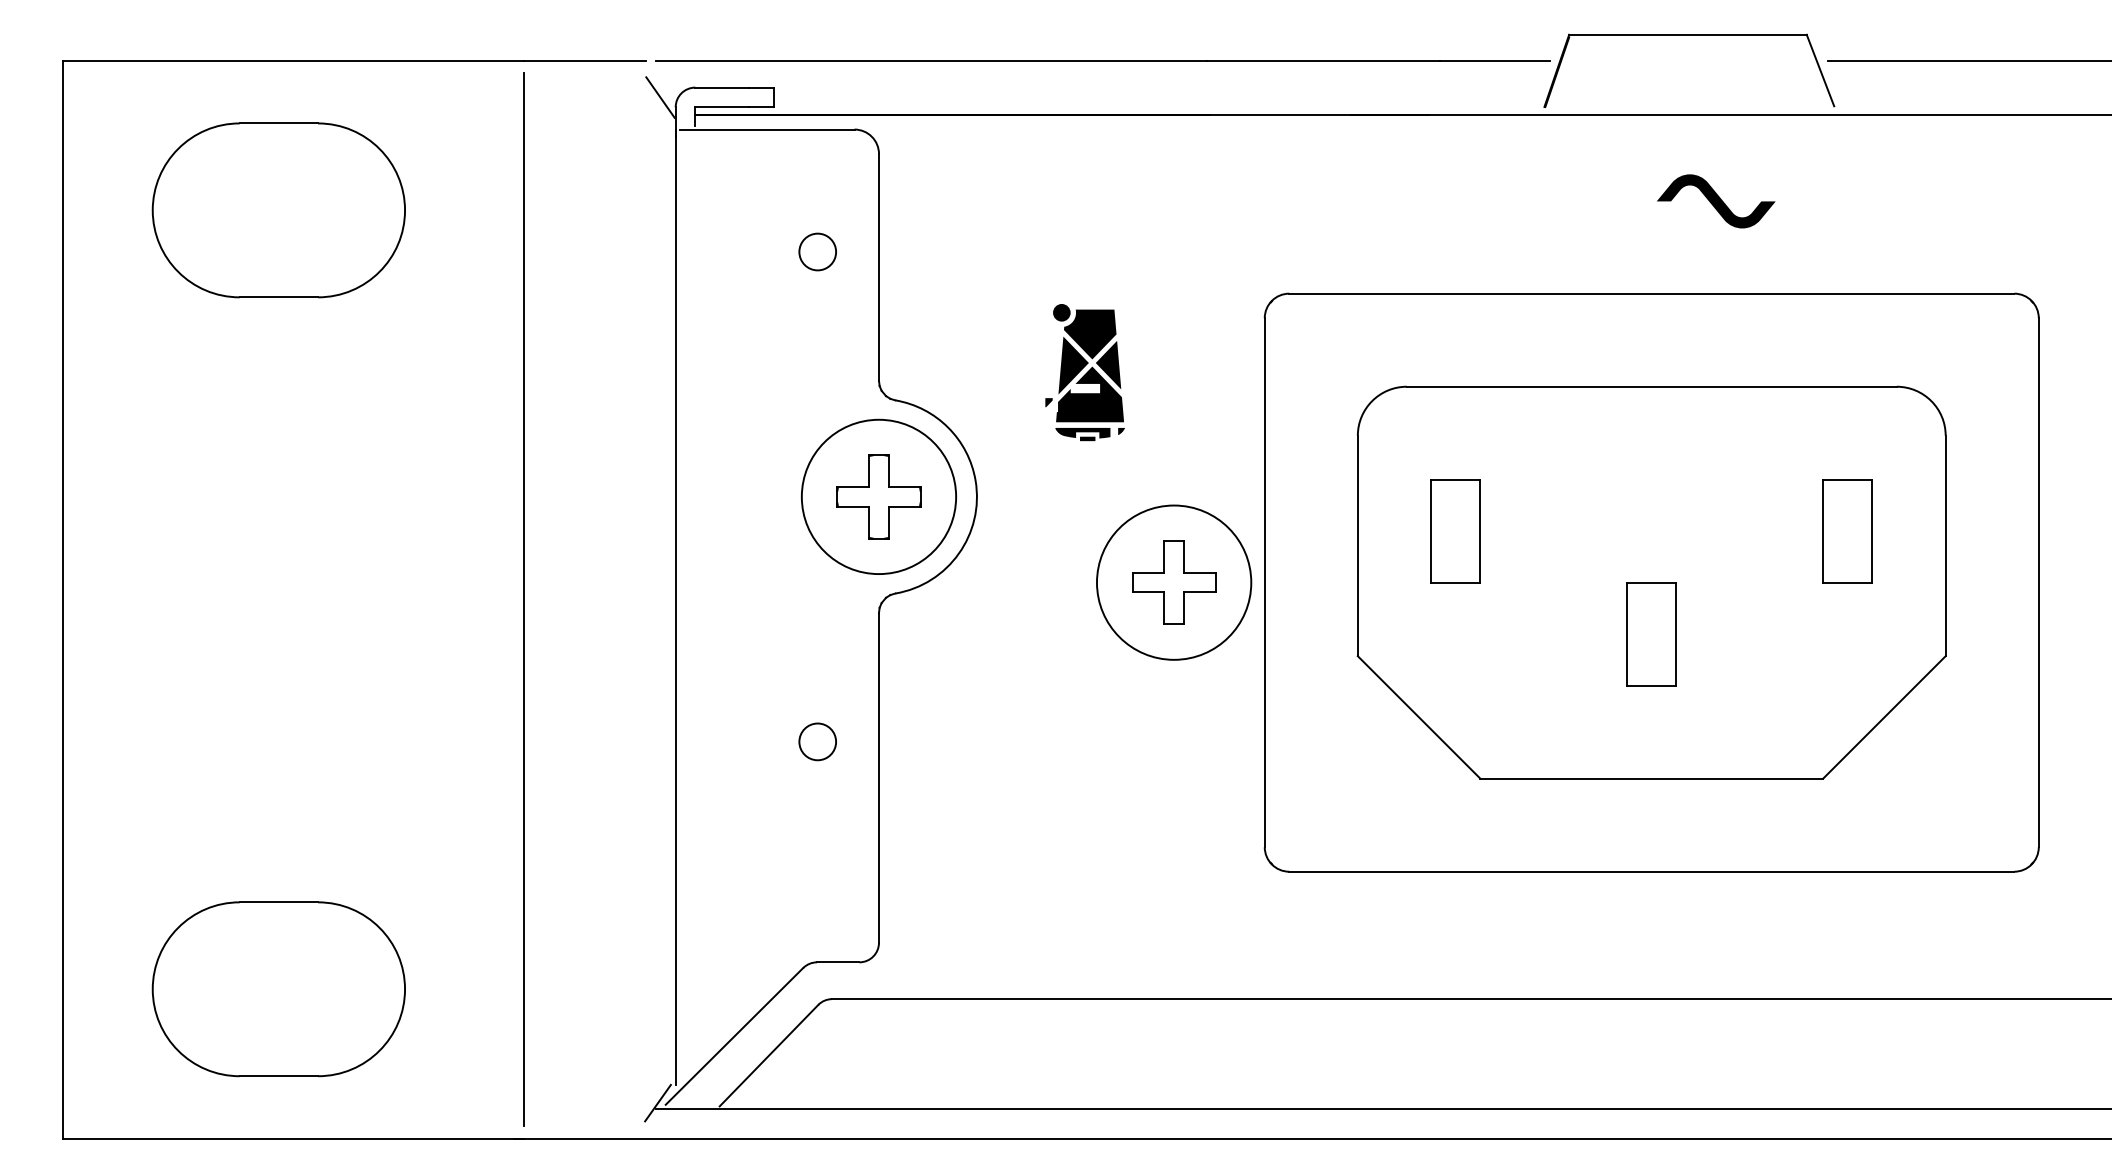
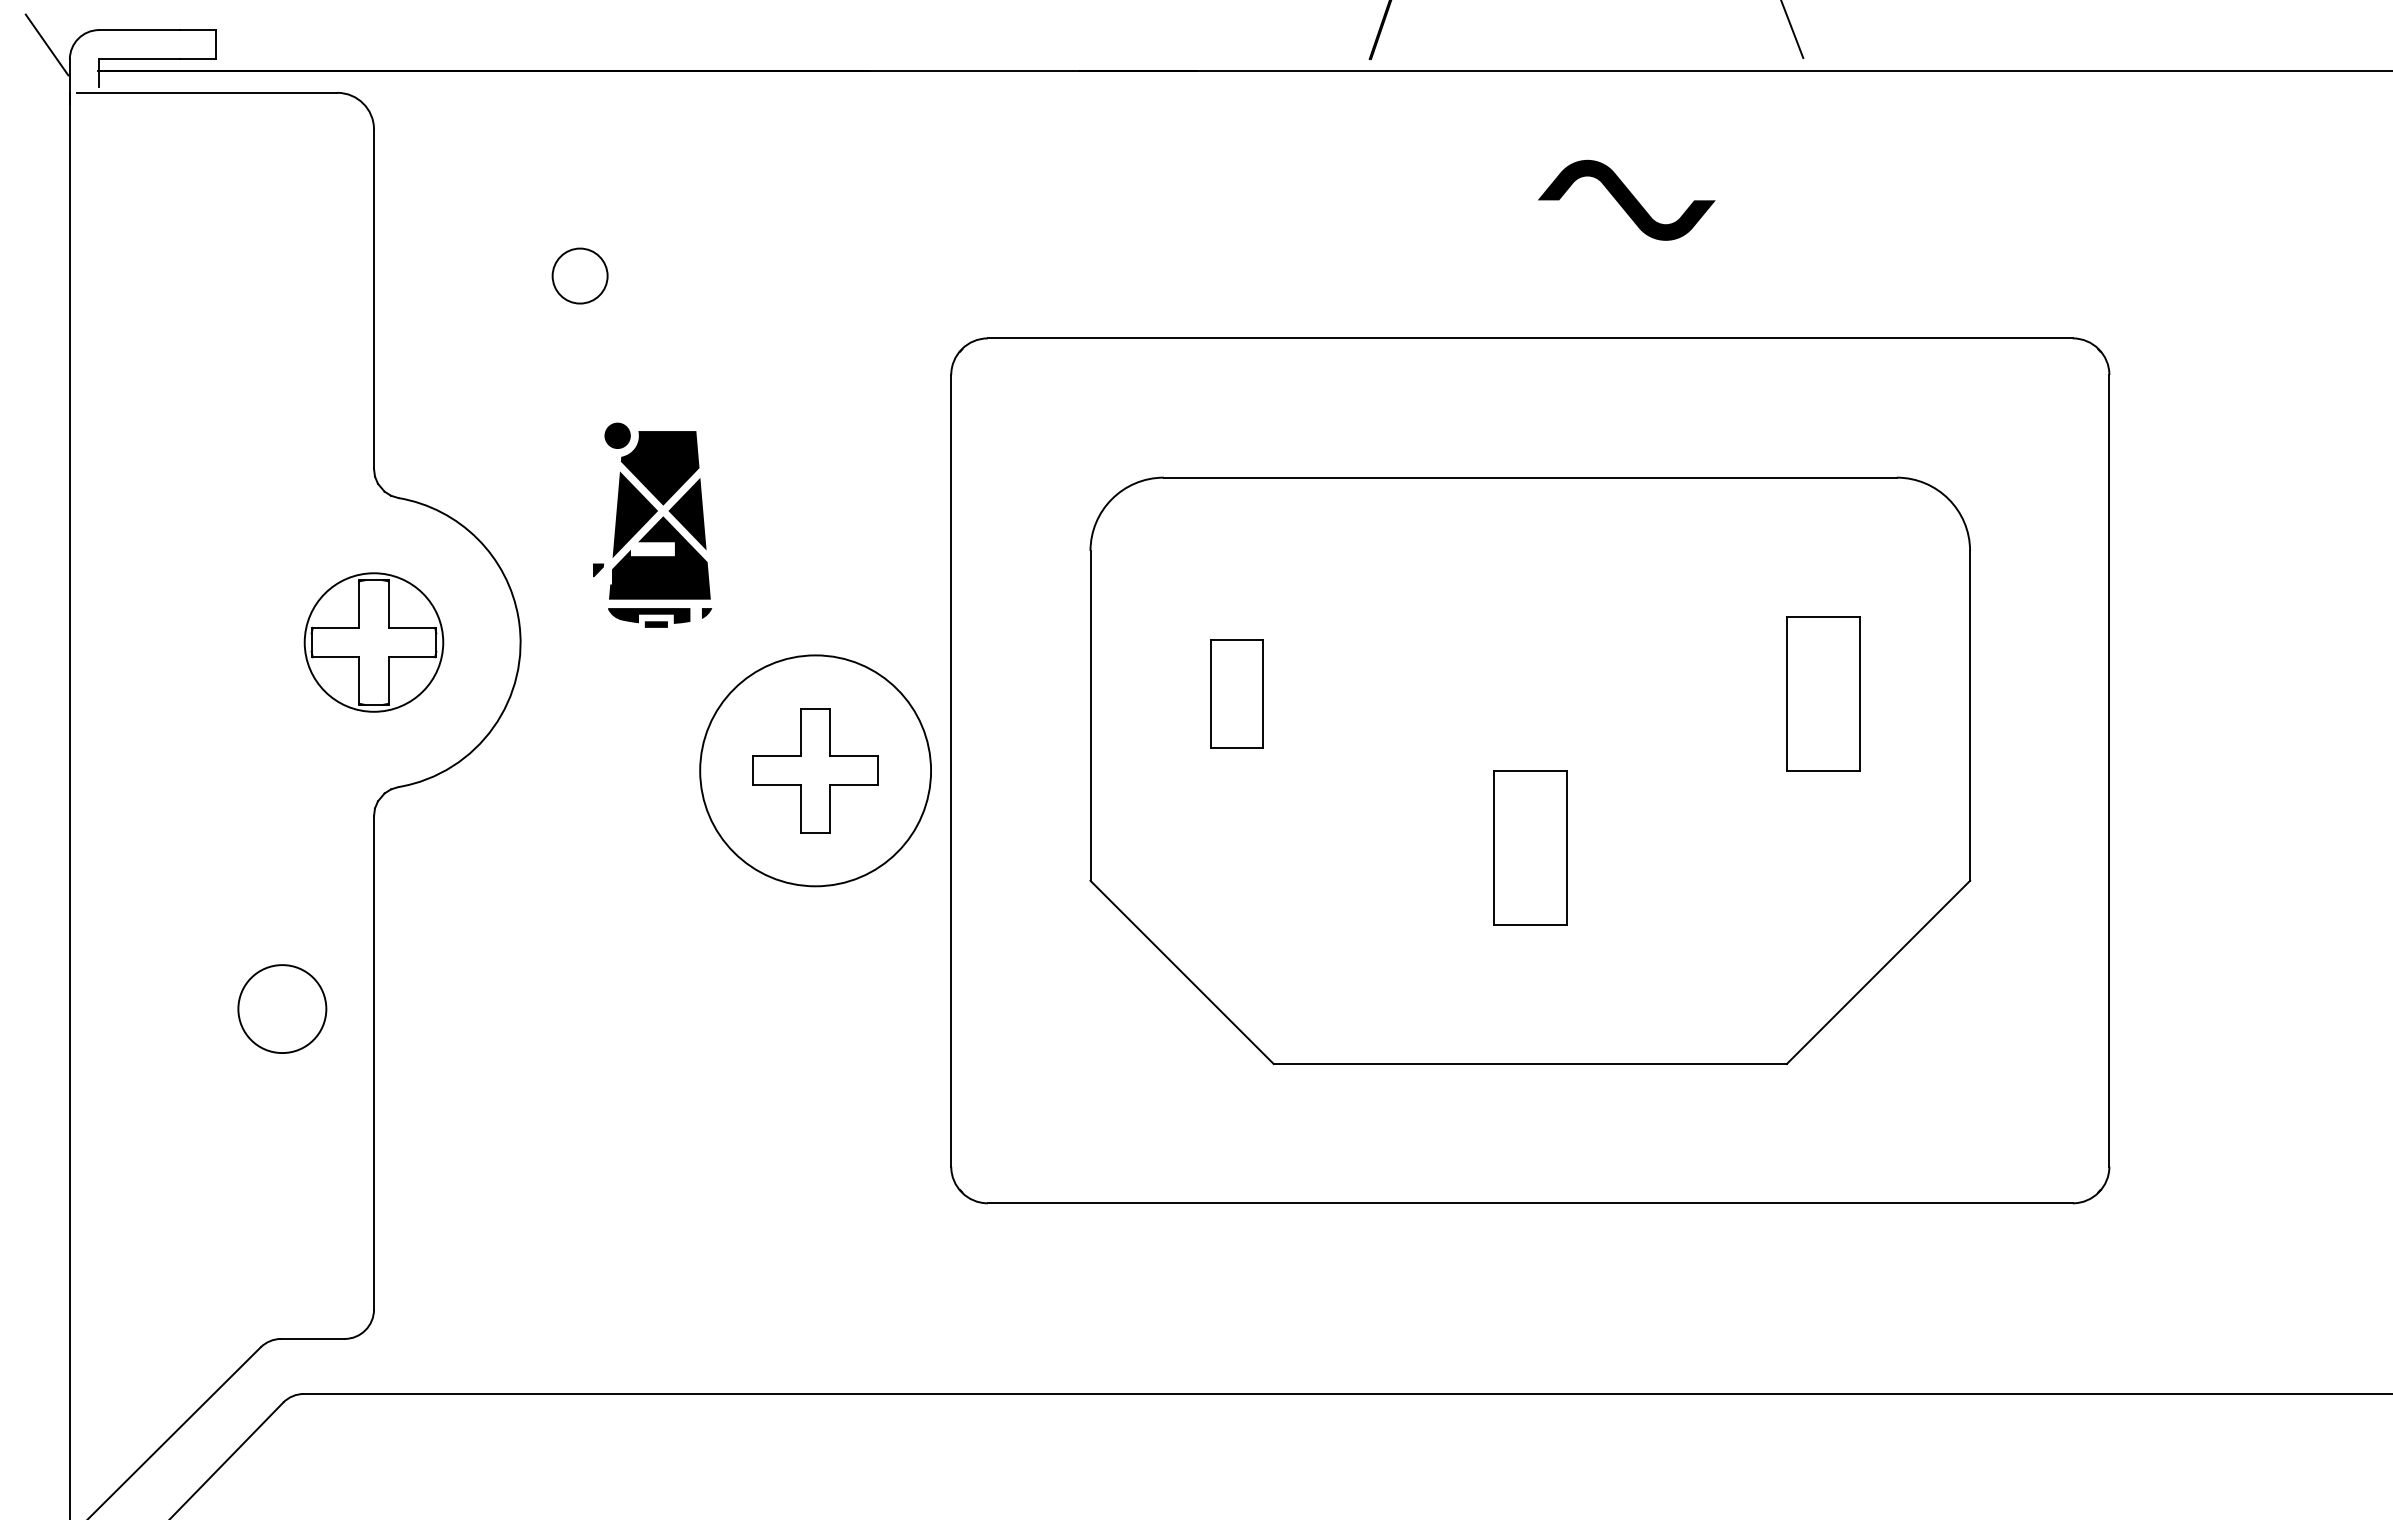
circle: (817, 251) -> (579, 275), moved
part: (1084, 372) -> (651, 525), moved
circle: (878, 496) -> (373, 641), size x0.6
part: (1455, 531) -> (1236, 694), size x0.7
circle: (817, 741) -> (281, 1008), size x1.6

